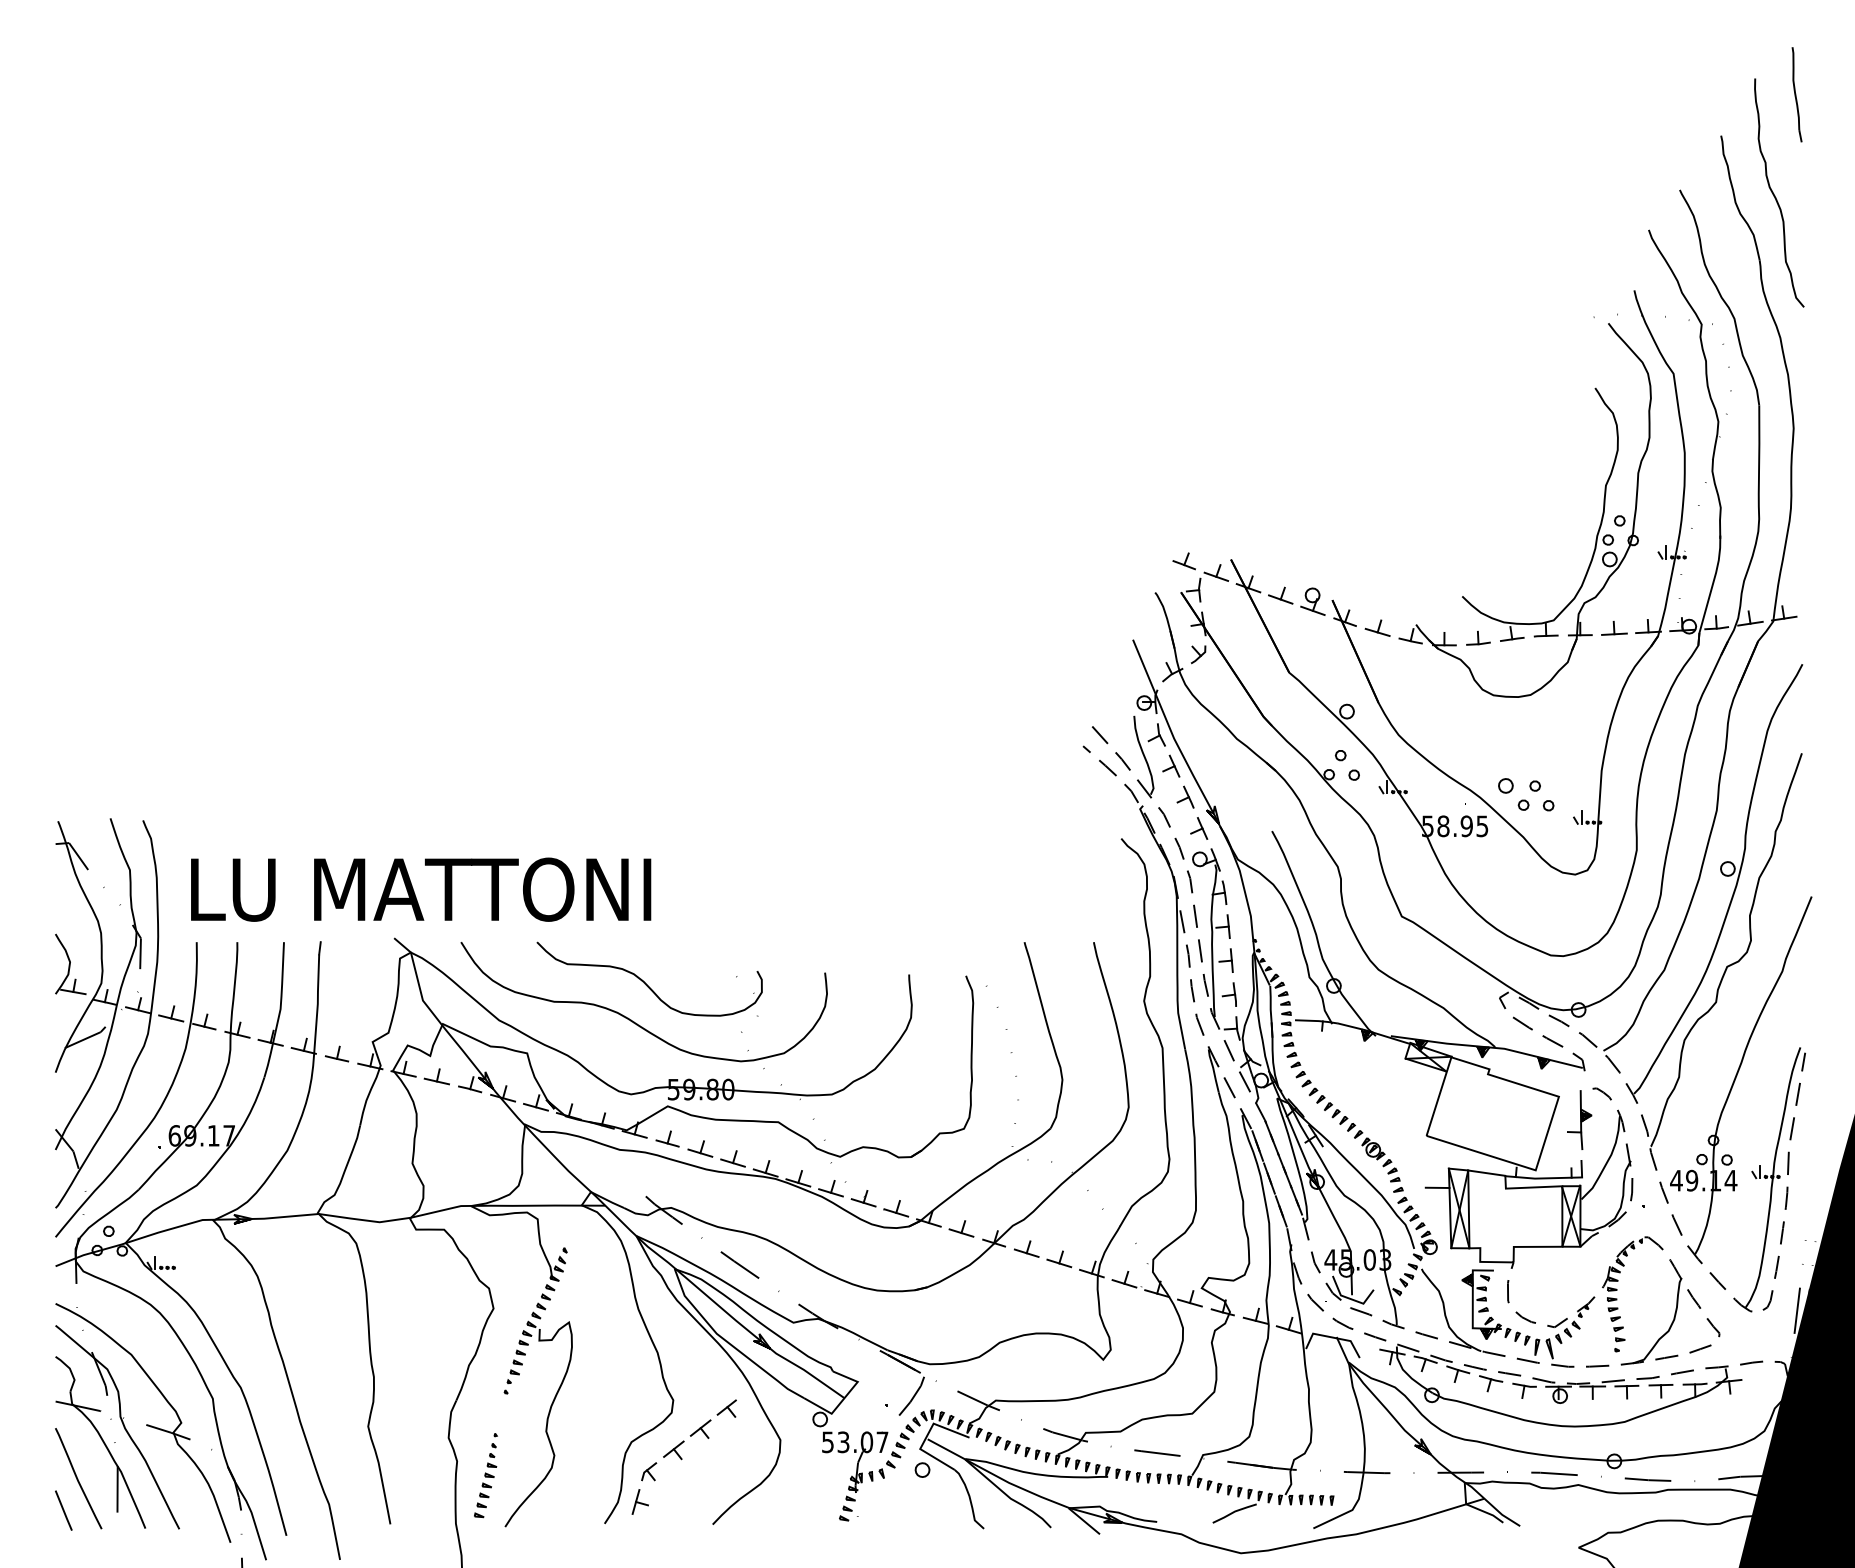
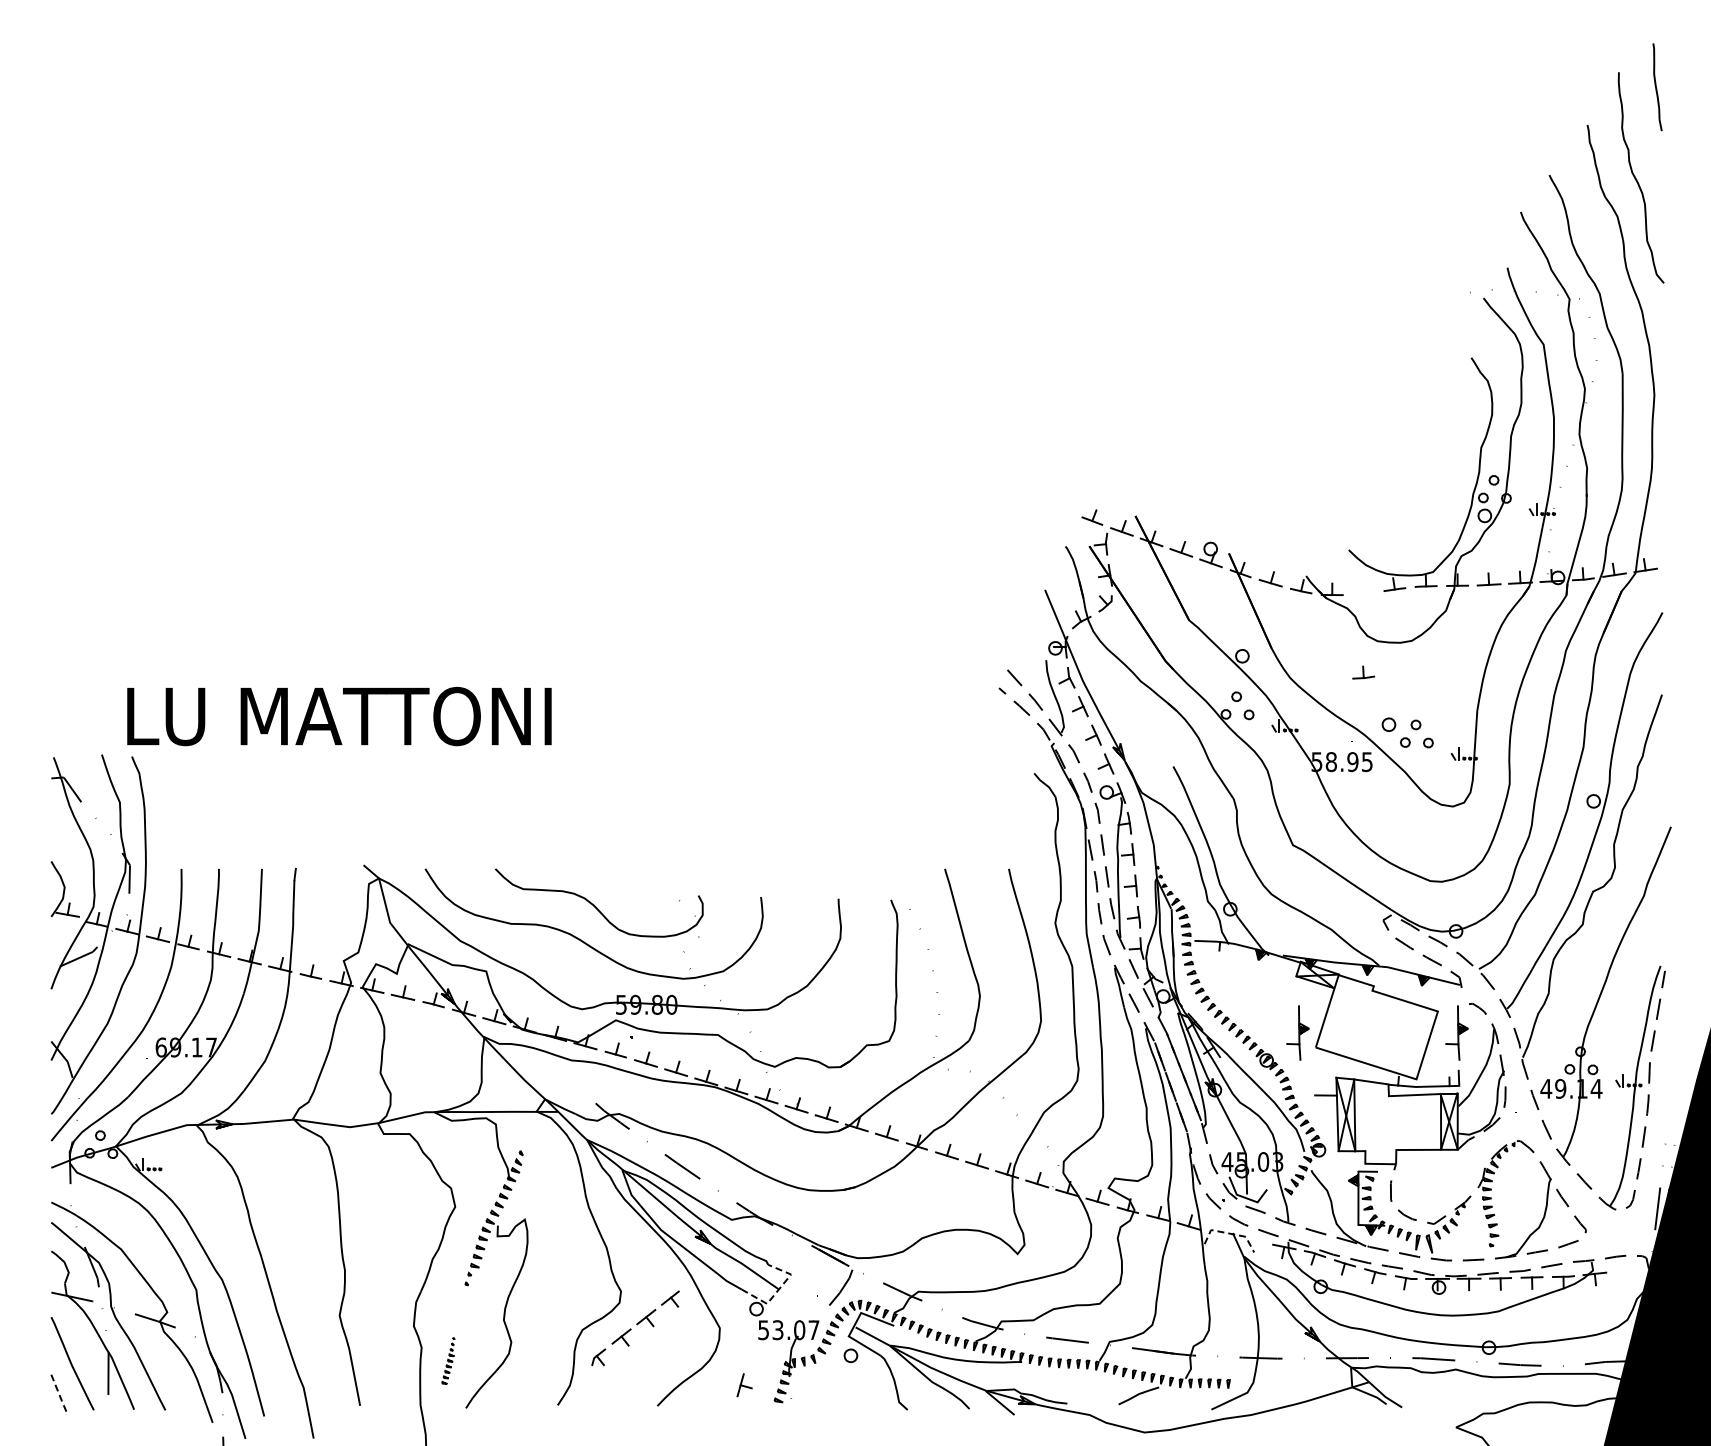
part: (1478, 638) -> (1363, 672), moved
text: (421, 889) -> (339, 716), moved
part: (1406, 1119) -> (1297, 1032), added
line: (1332, 1337) -> (1229, 1233), solid -> dashed
line: (842, 1399) -> (777, 1290), solid -> dashed
part: (486, 1475) -> (448, 1360), size x0.6
part: (640, 1502) -> (744, 1385), moved
line: (64, 1510) -> (59, 1393), solid -> dashed

